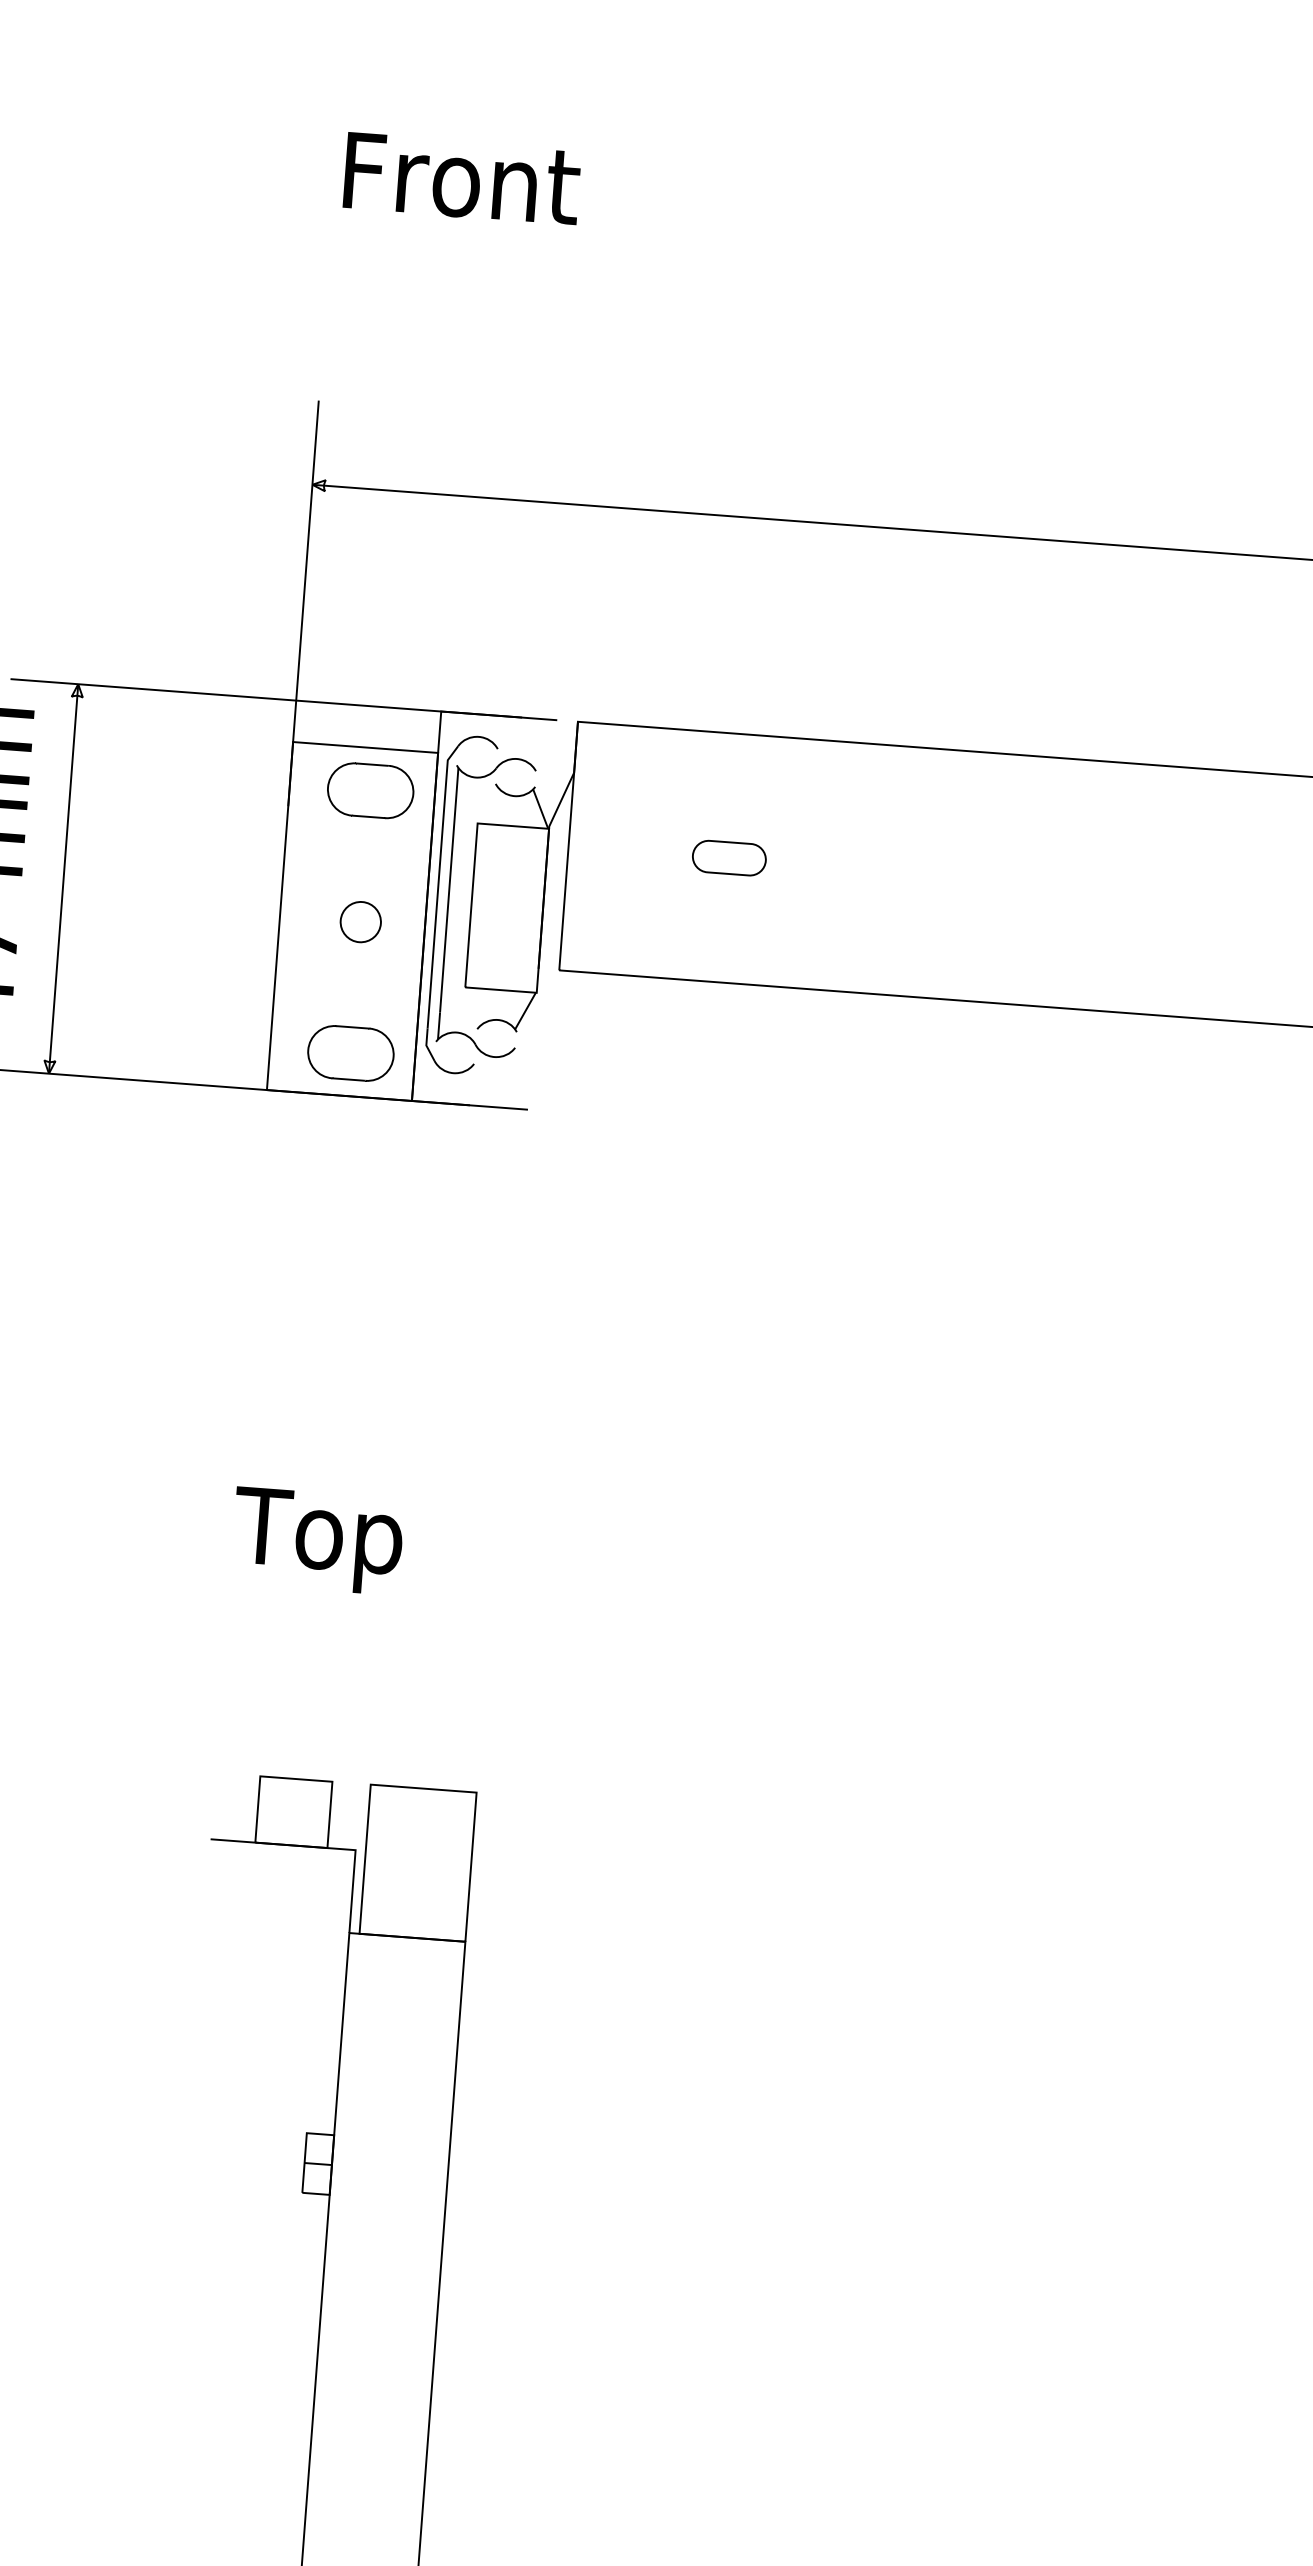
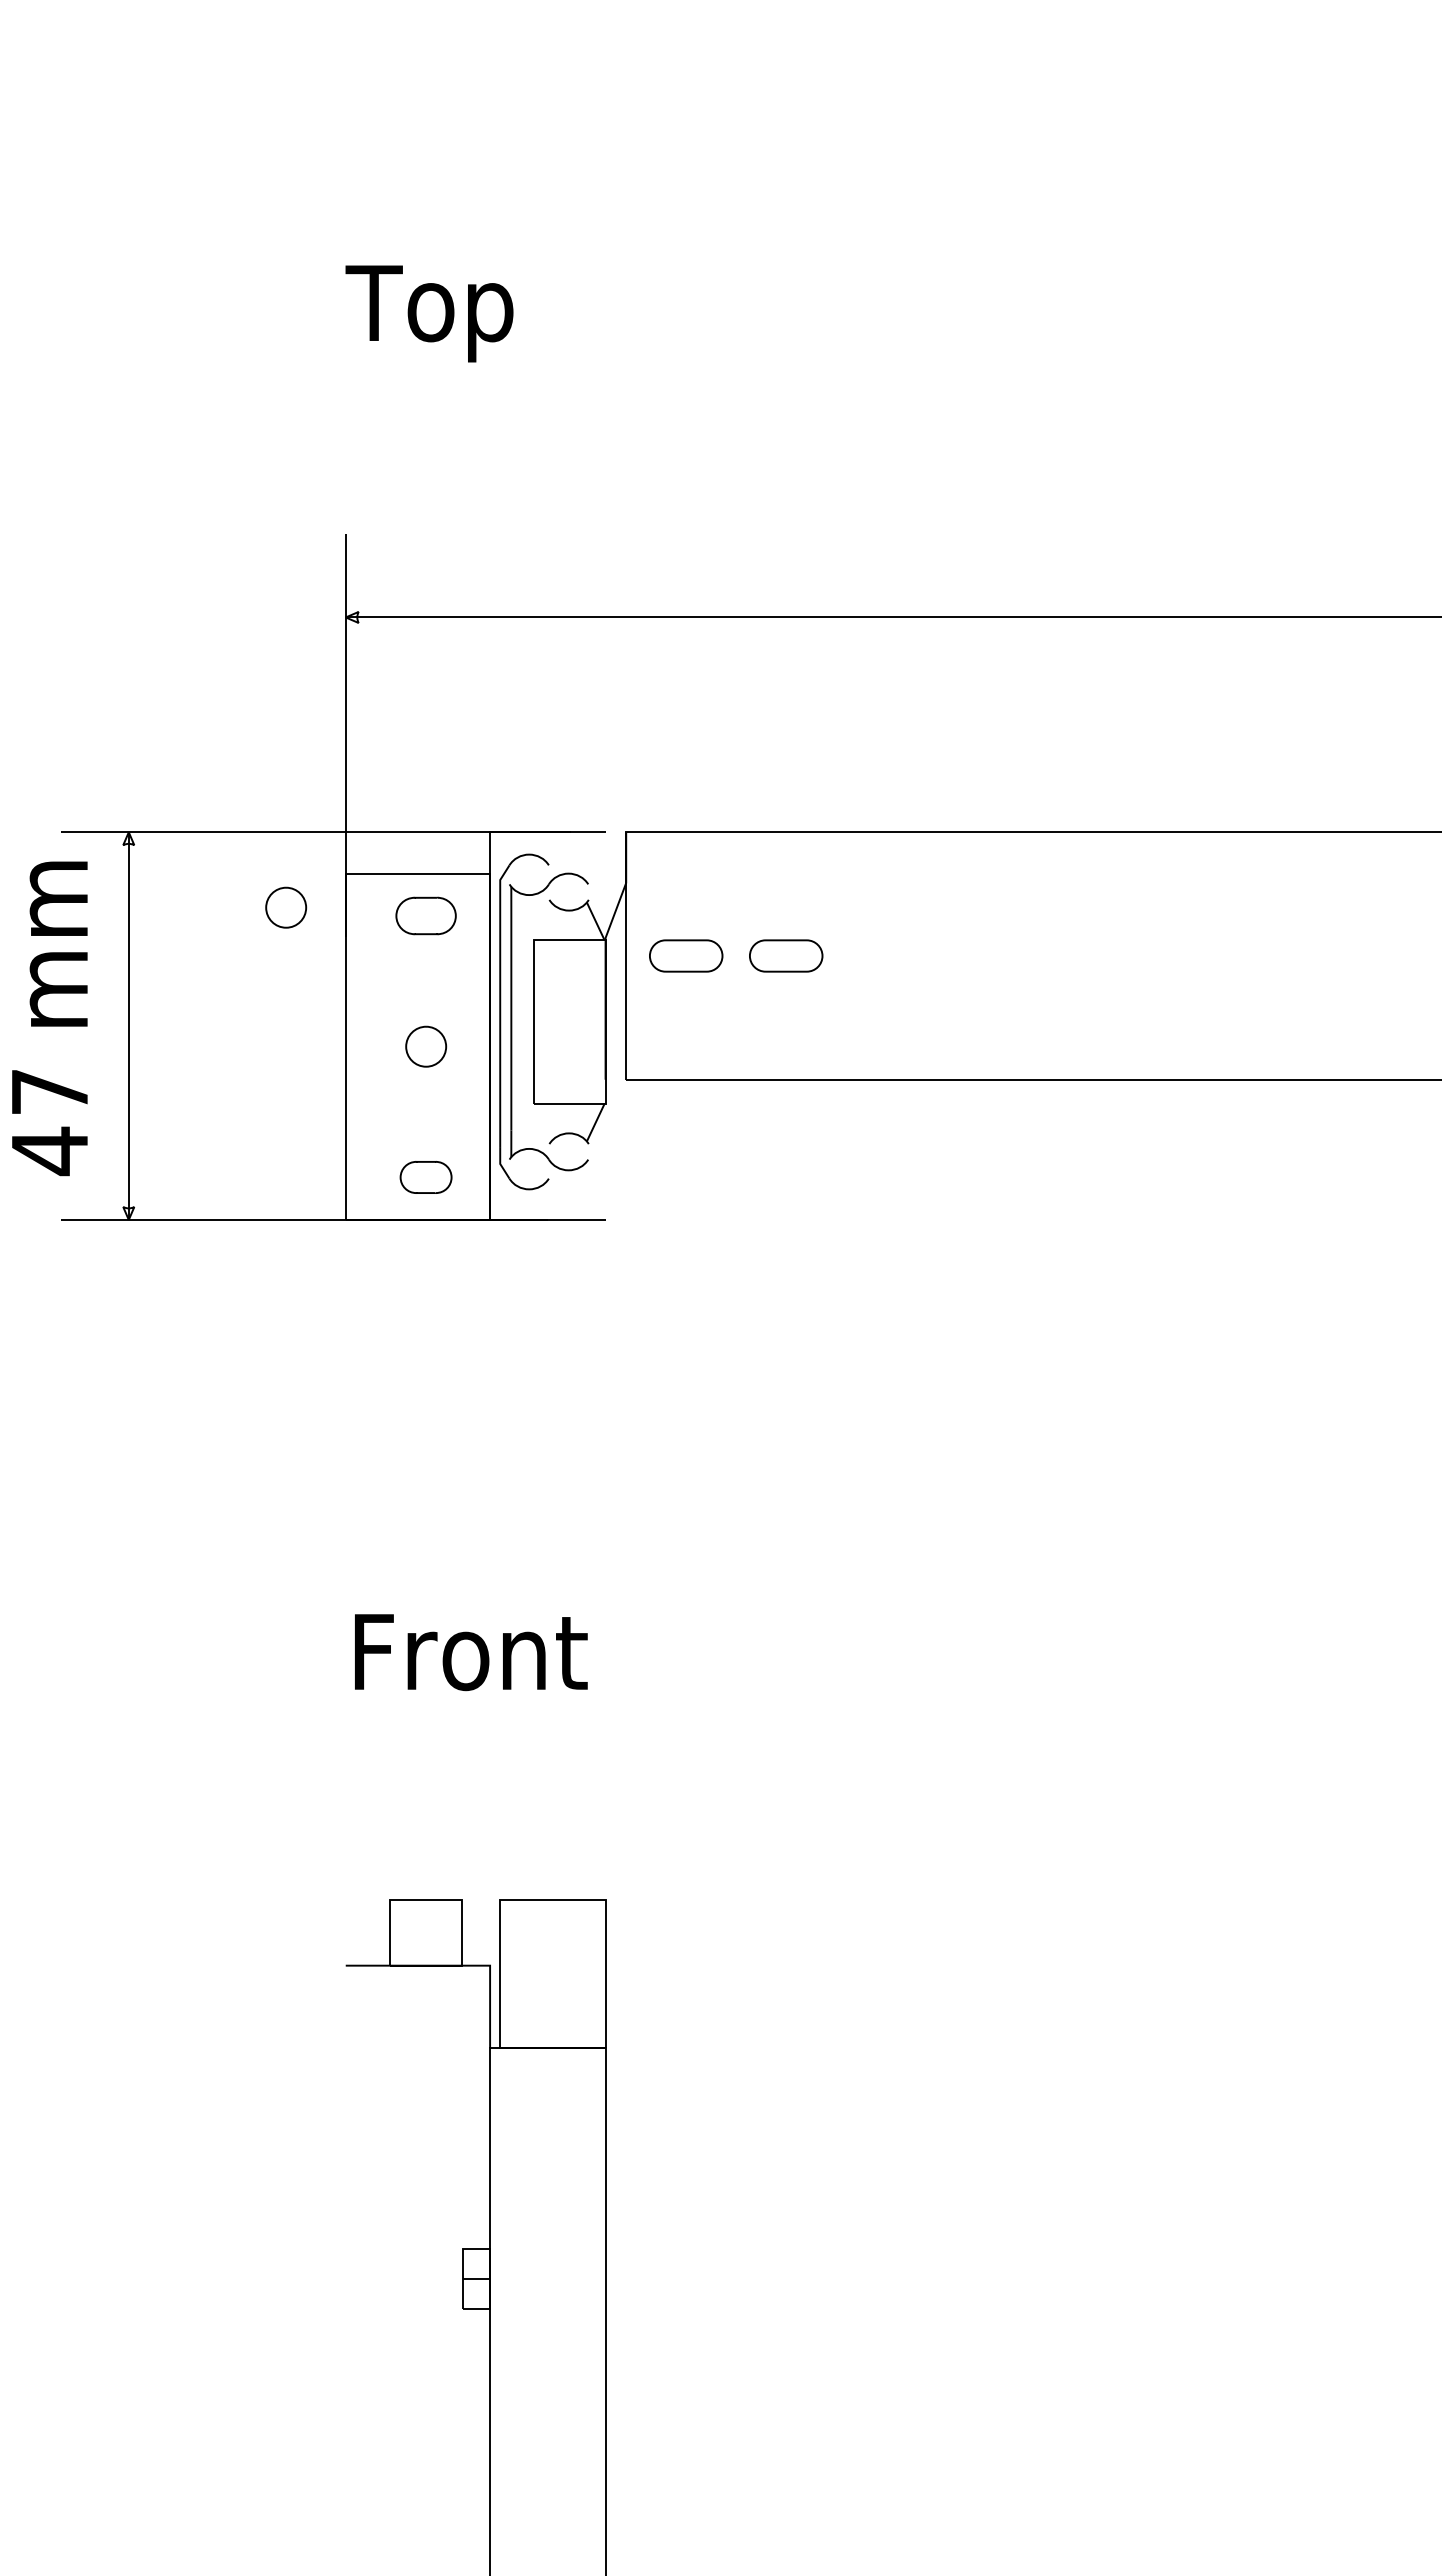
text: (456, 188) -> (466, 313), Front -> Top
part: (231, 771) -> (286, 907), added
part: (370, 790) -> (425, 915), size x0.7
part: (629, 850) -> (686, 955), added
part: (350, 1053) -> (425, 1177), size x0.6
text: (354, 1543) -> (466, 1662), Top -> Front

